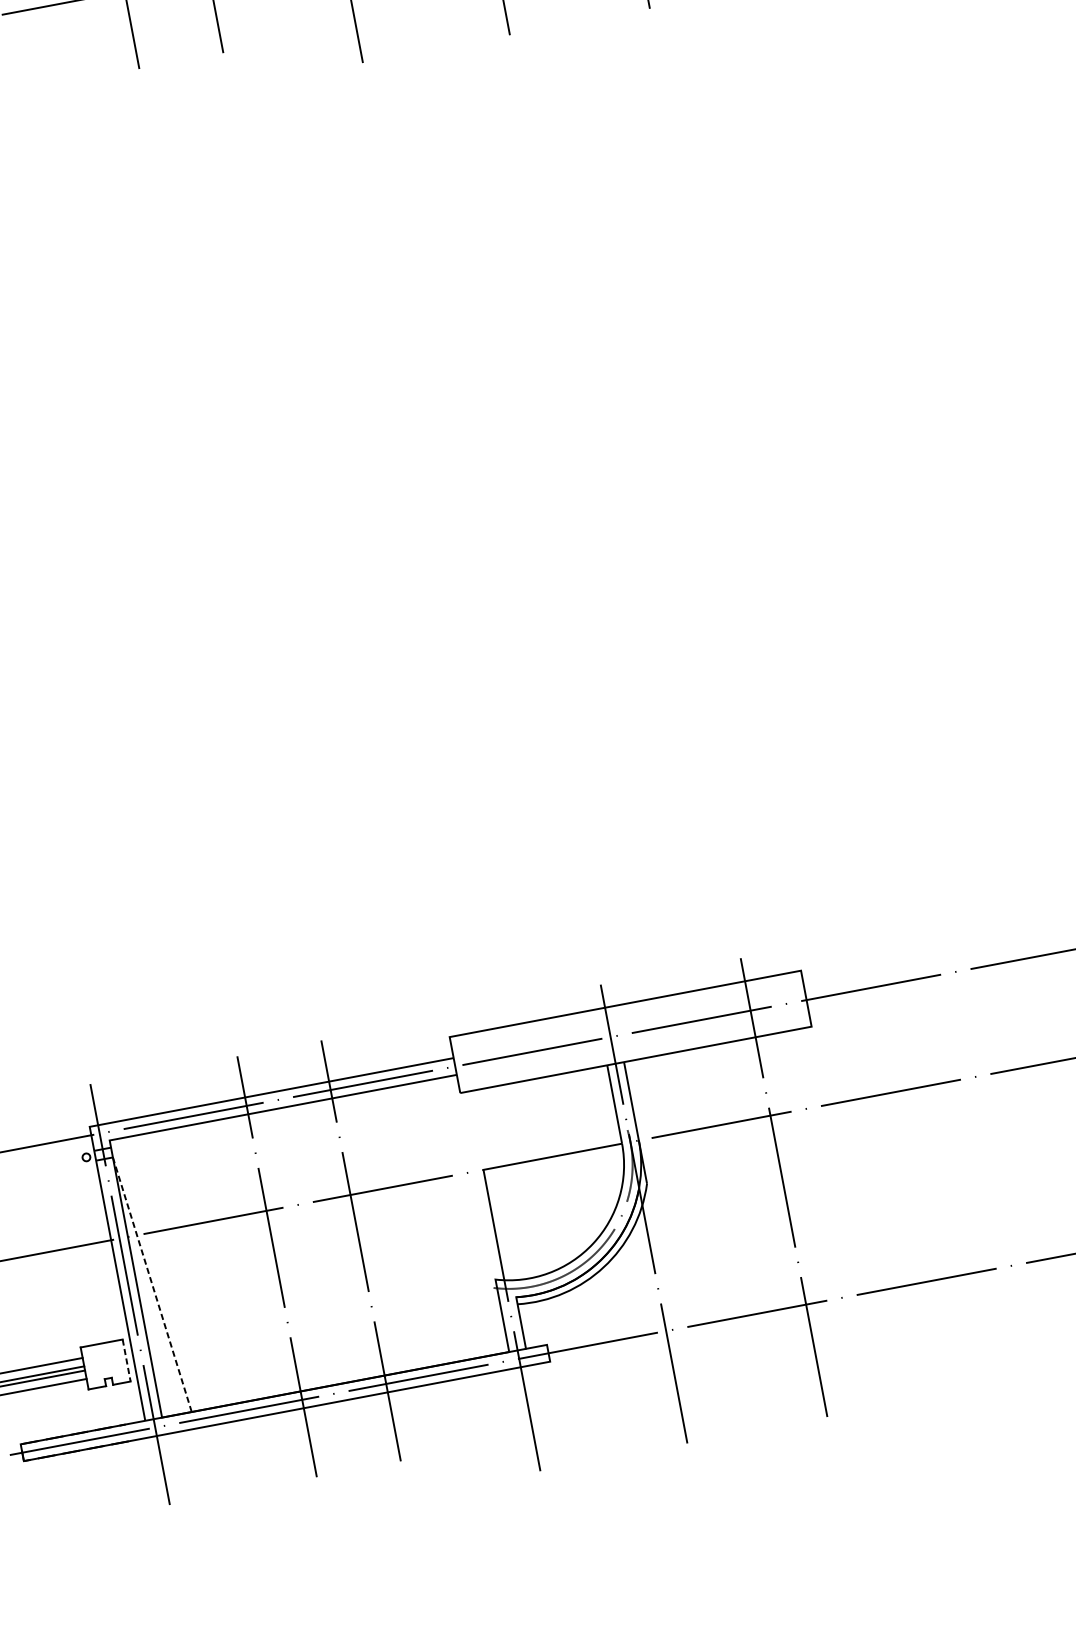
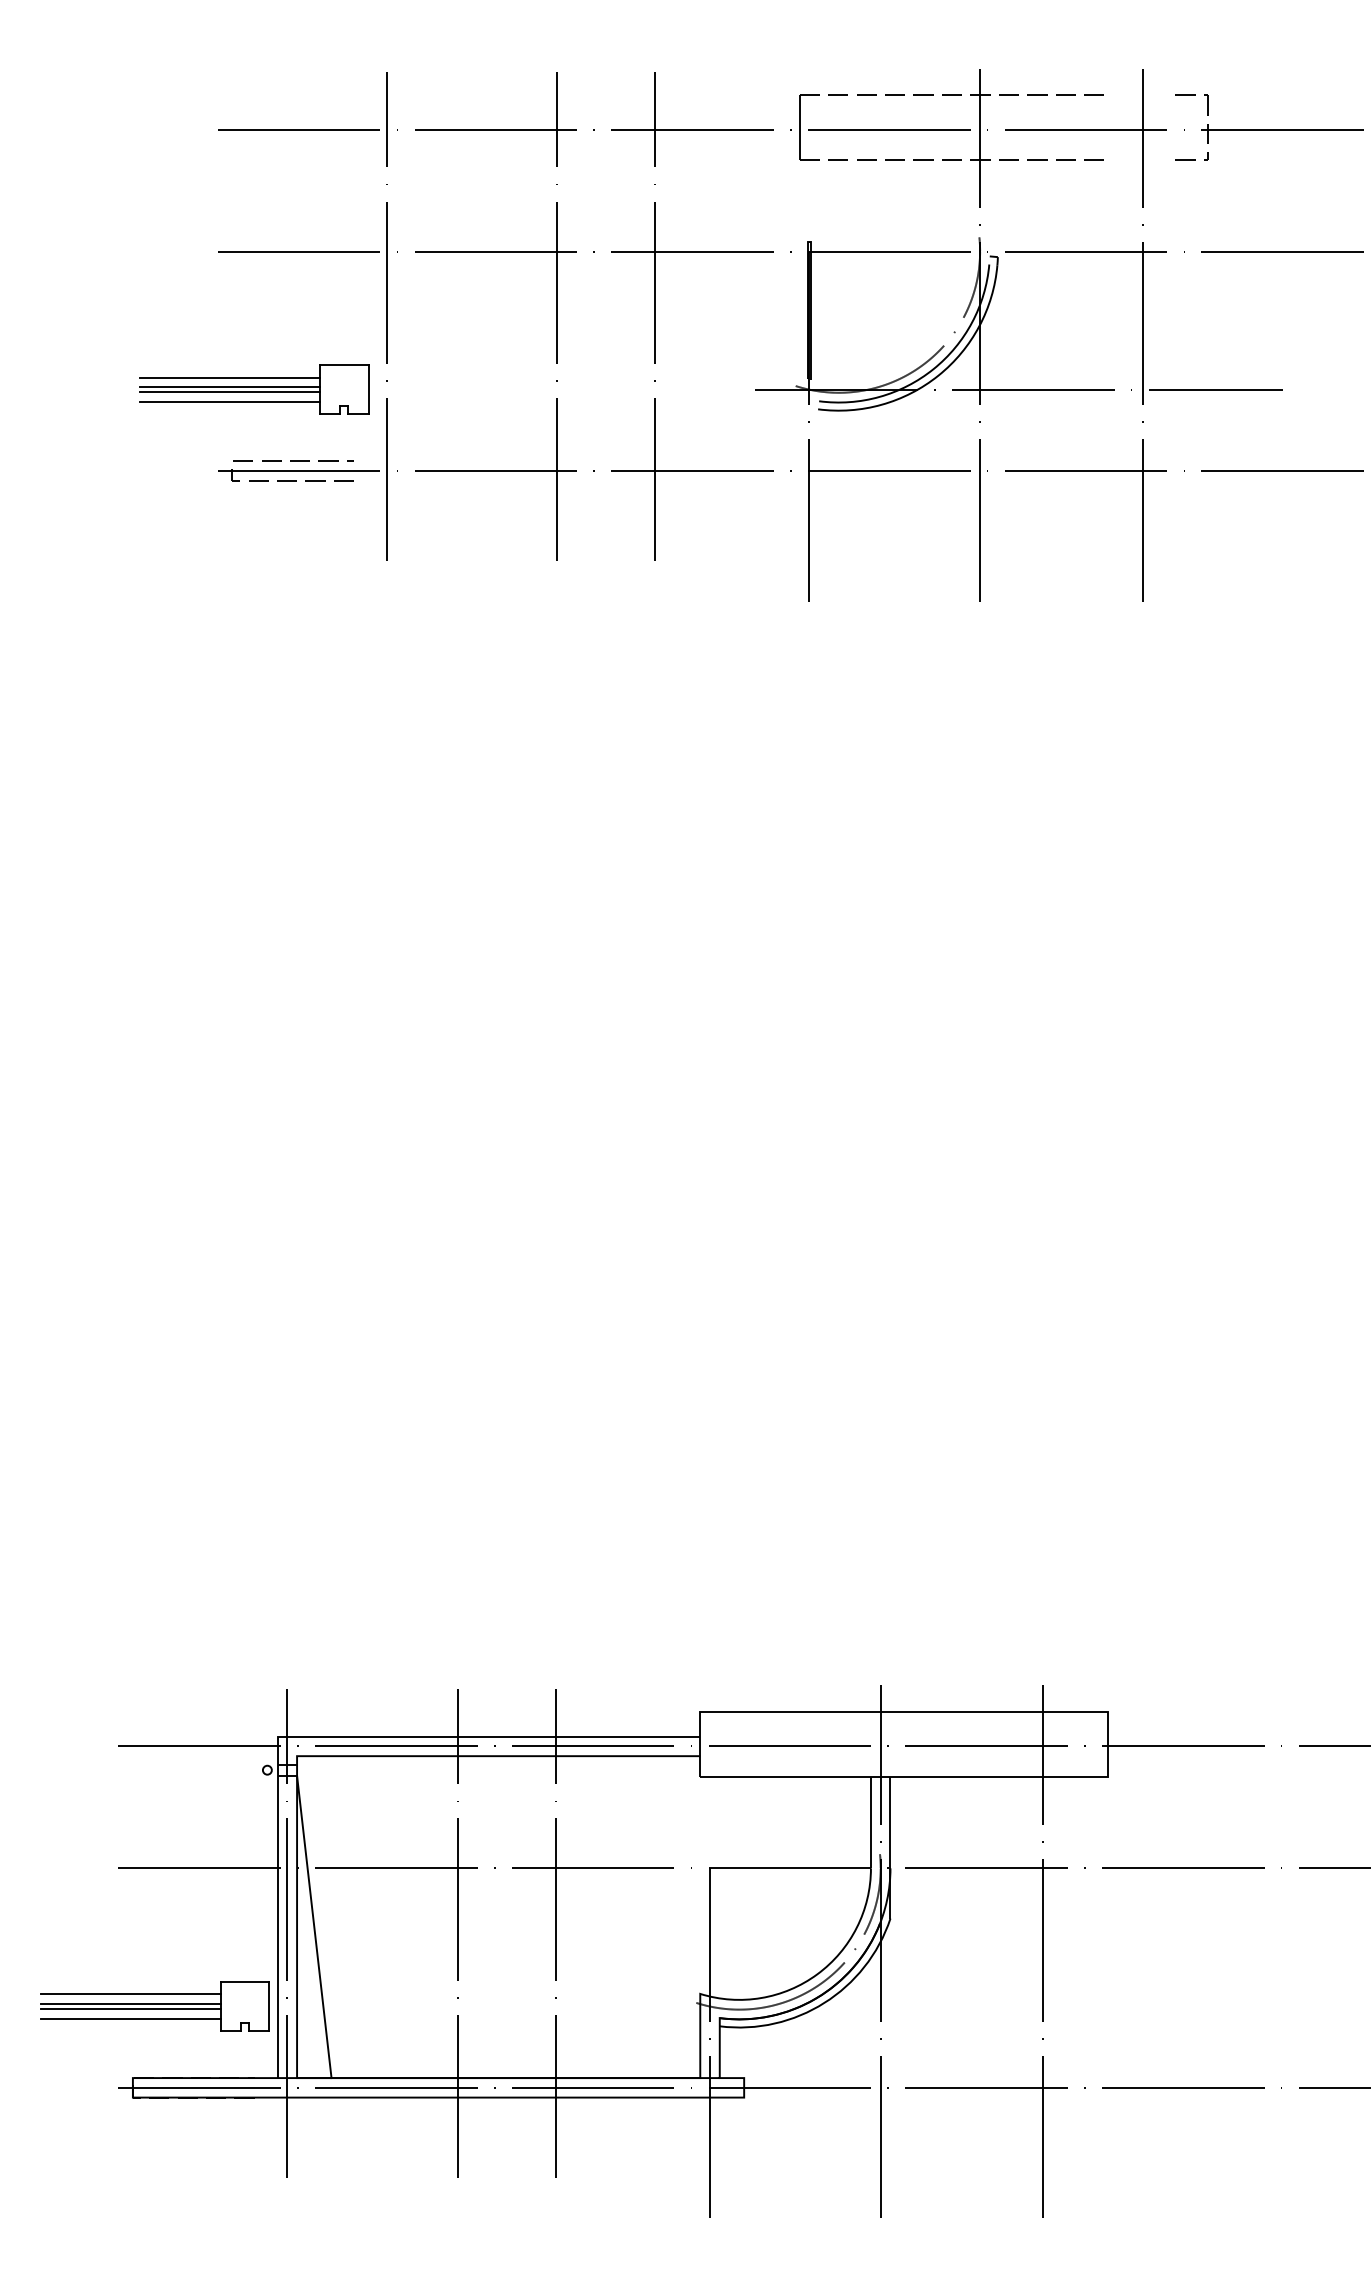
line: (152, 1285) -> (314, 1927), dashed -> solid
line: (126, 1361) -> (269, 2007), dashed -> solid

